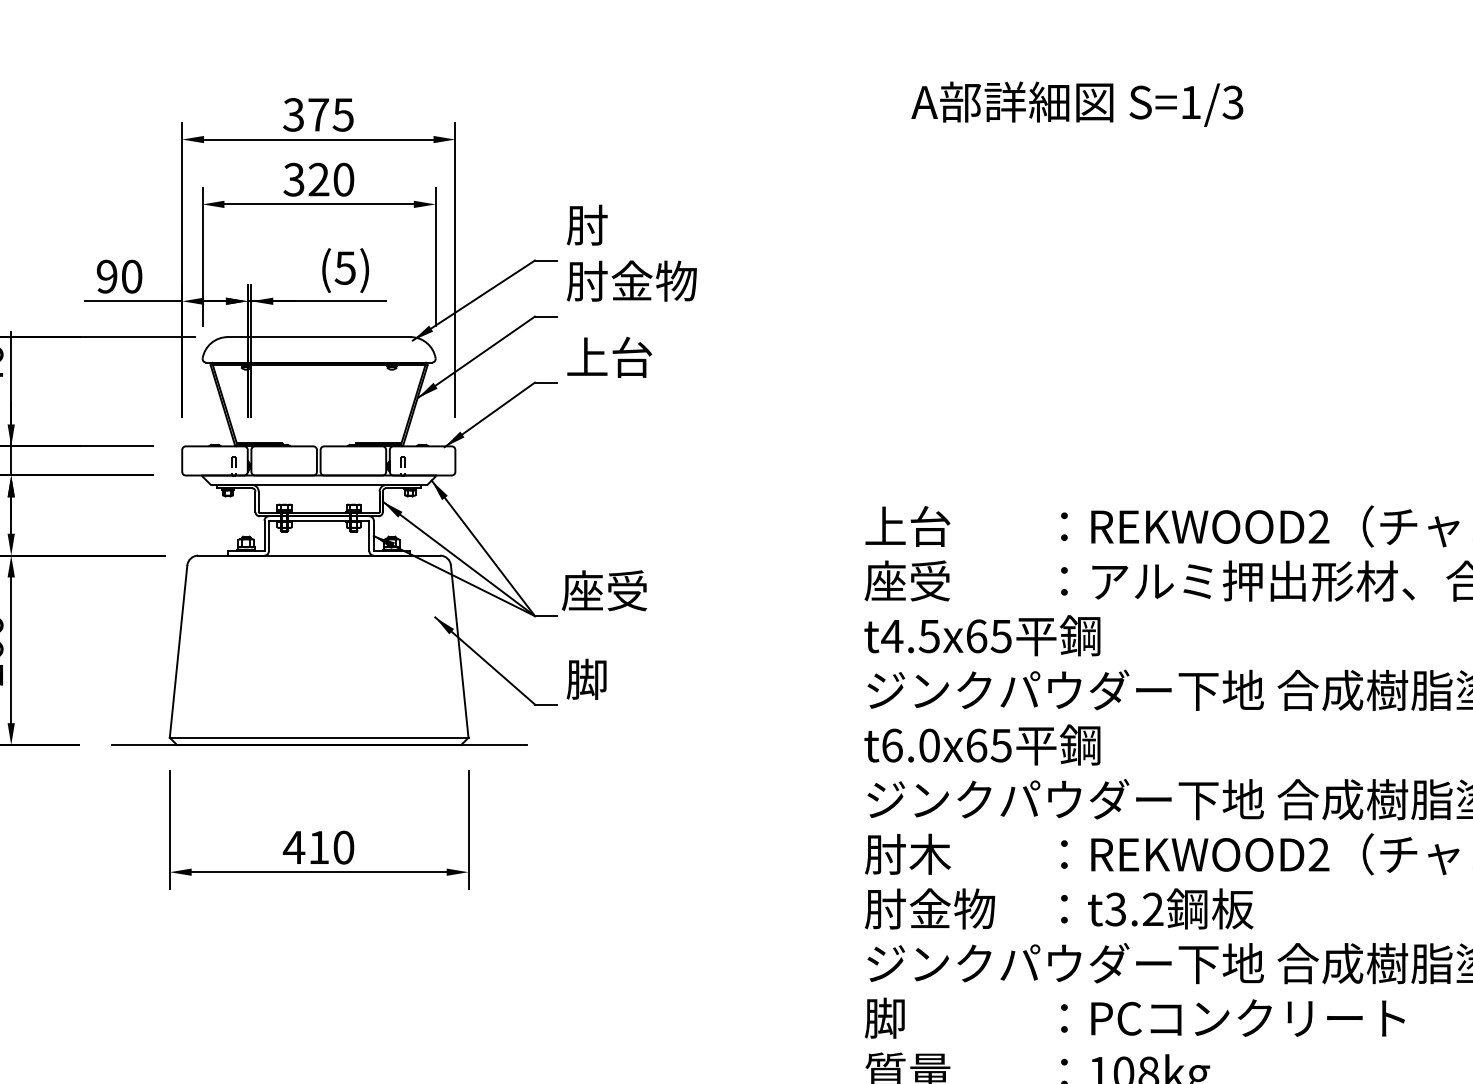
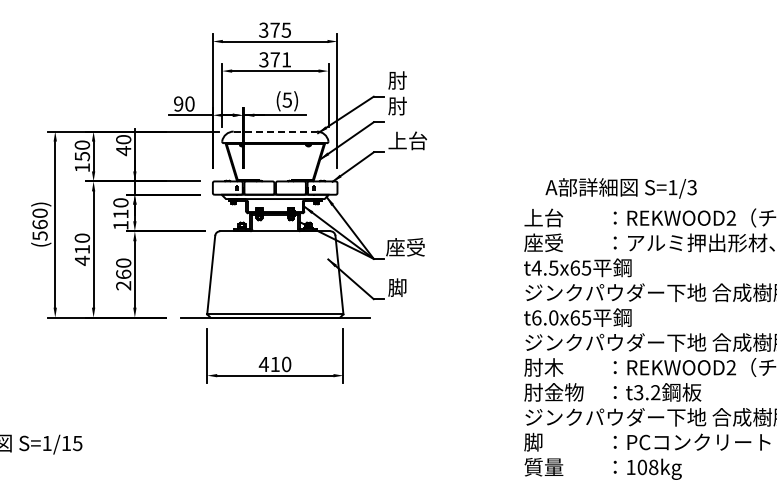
text: (1075, 104) -> (620, 188), moved
text: (330, 178) -> (280, 59), 320 -> 371
text: (654, 279) -> (428, 105), 肘金物 -> 肘
line: (319, 336) -> (275, 131), solid -> dashed

